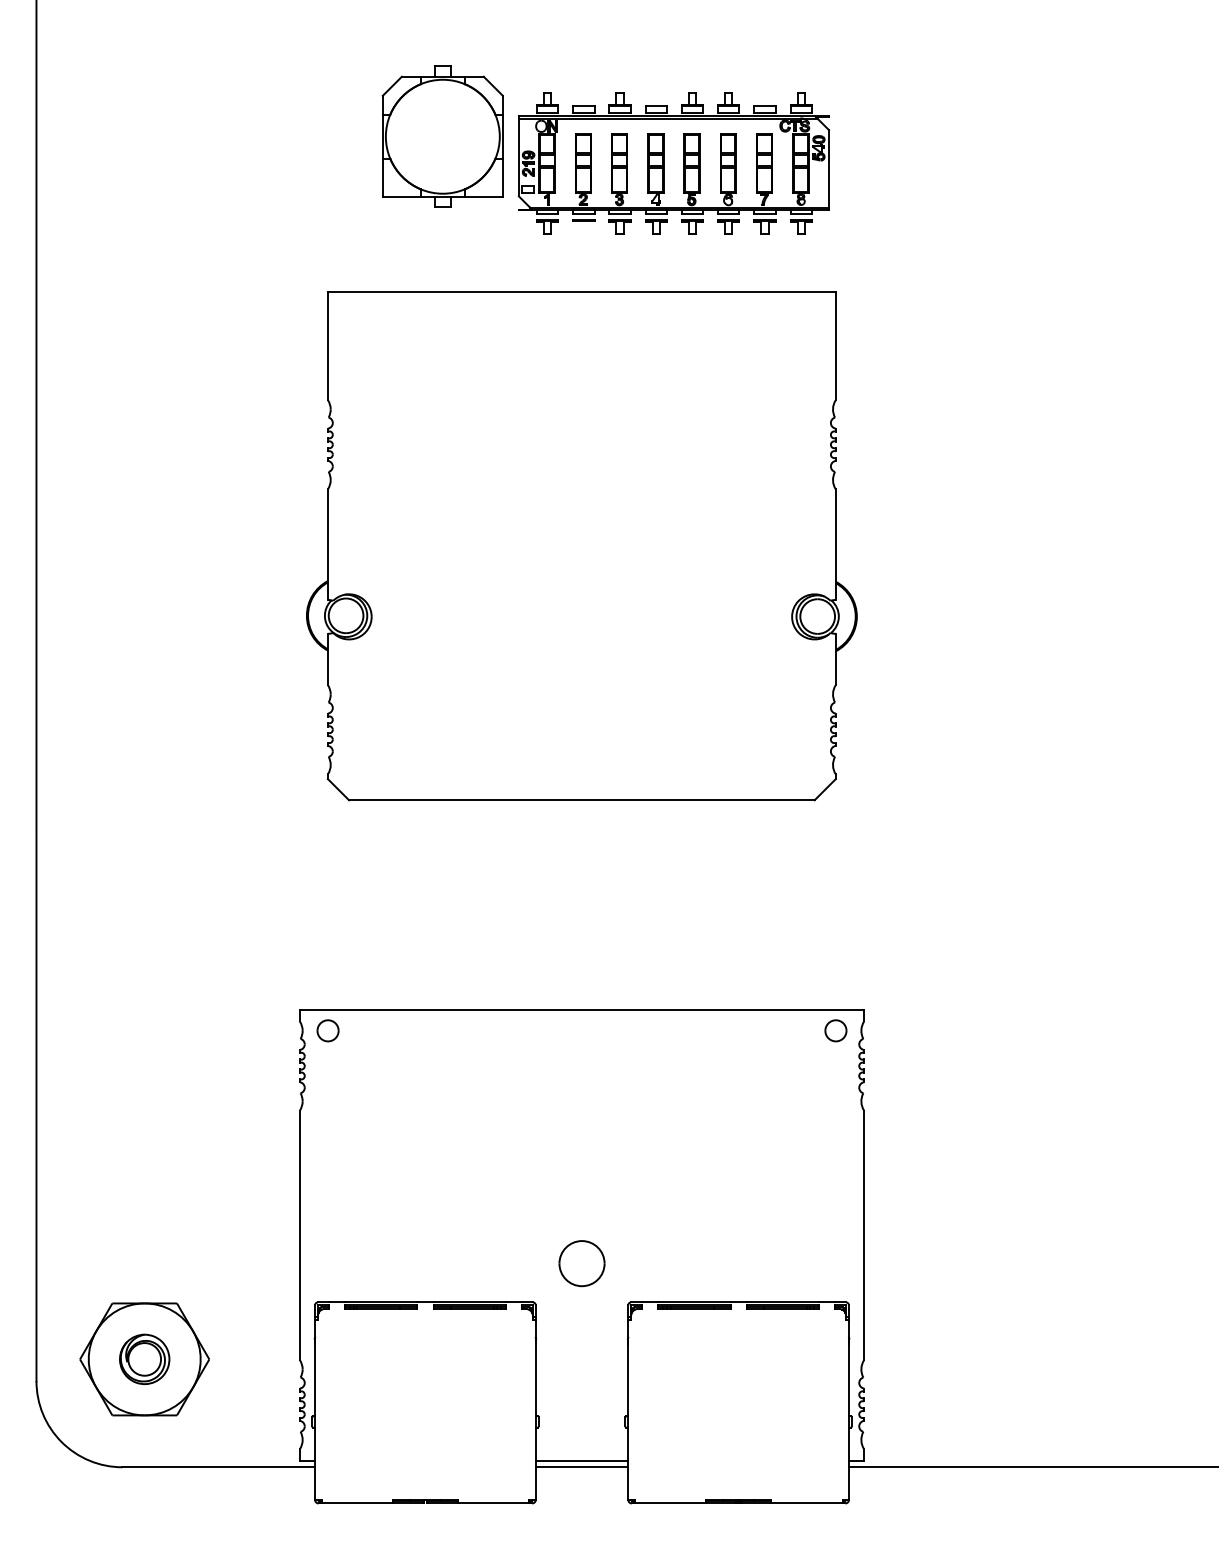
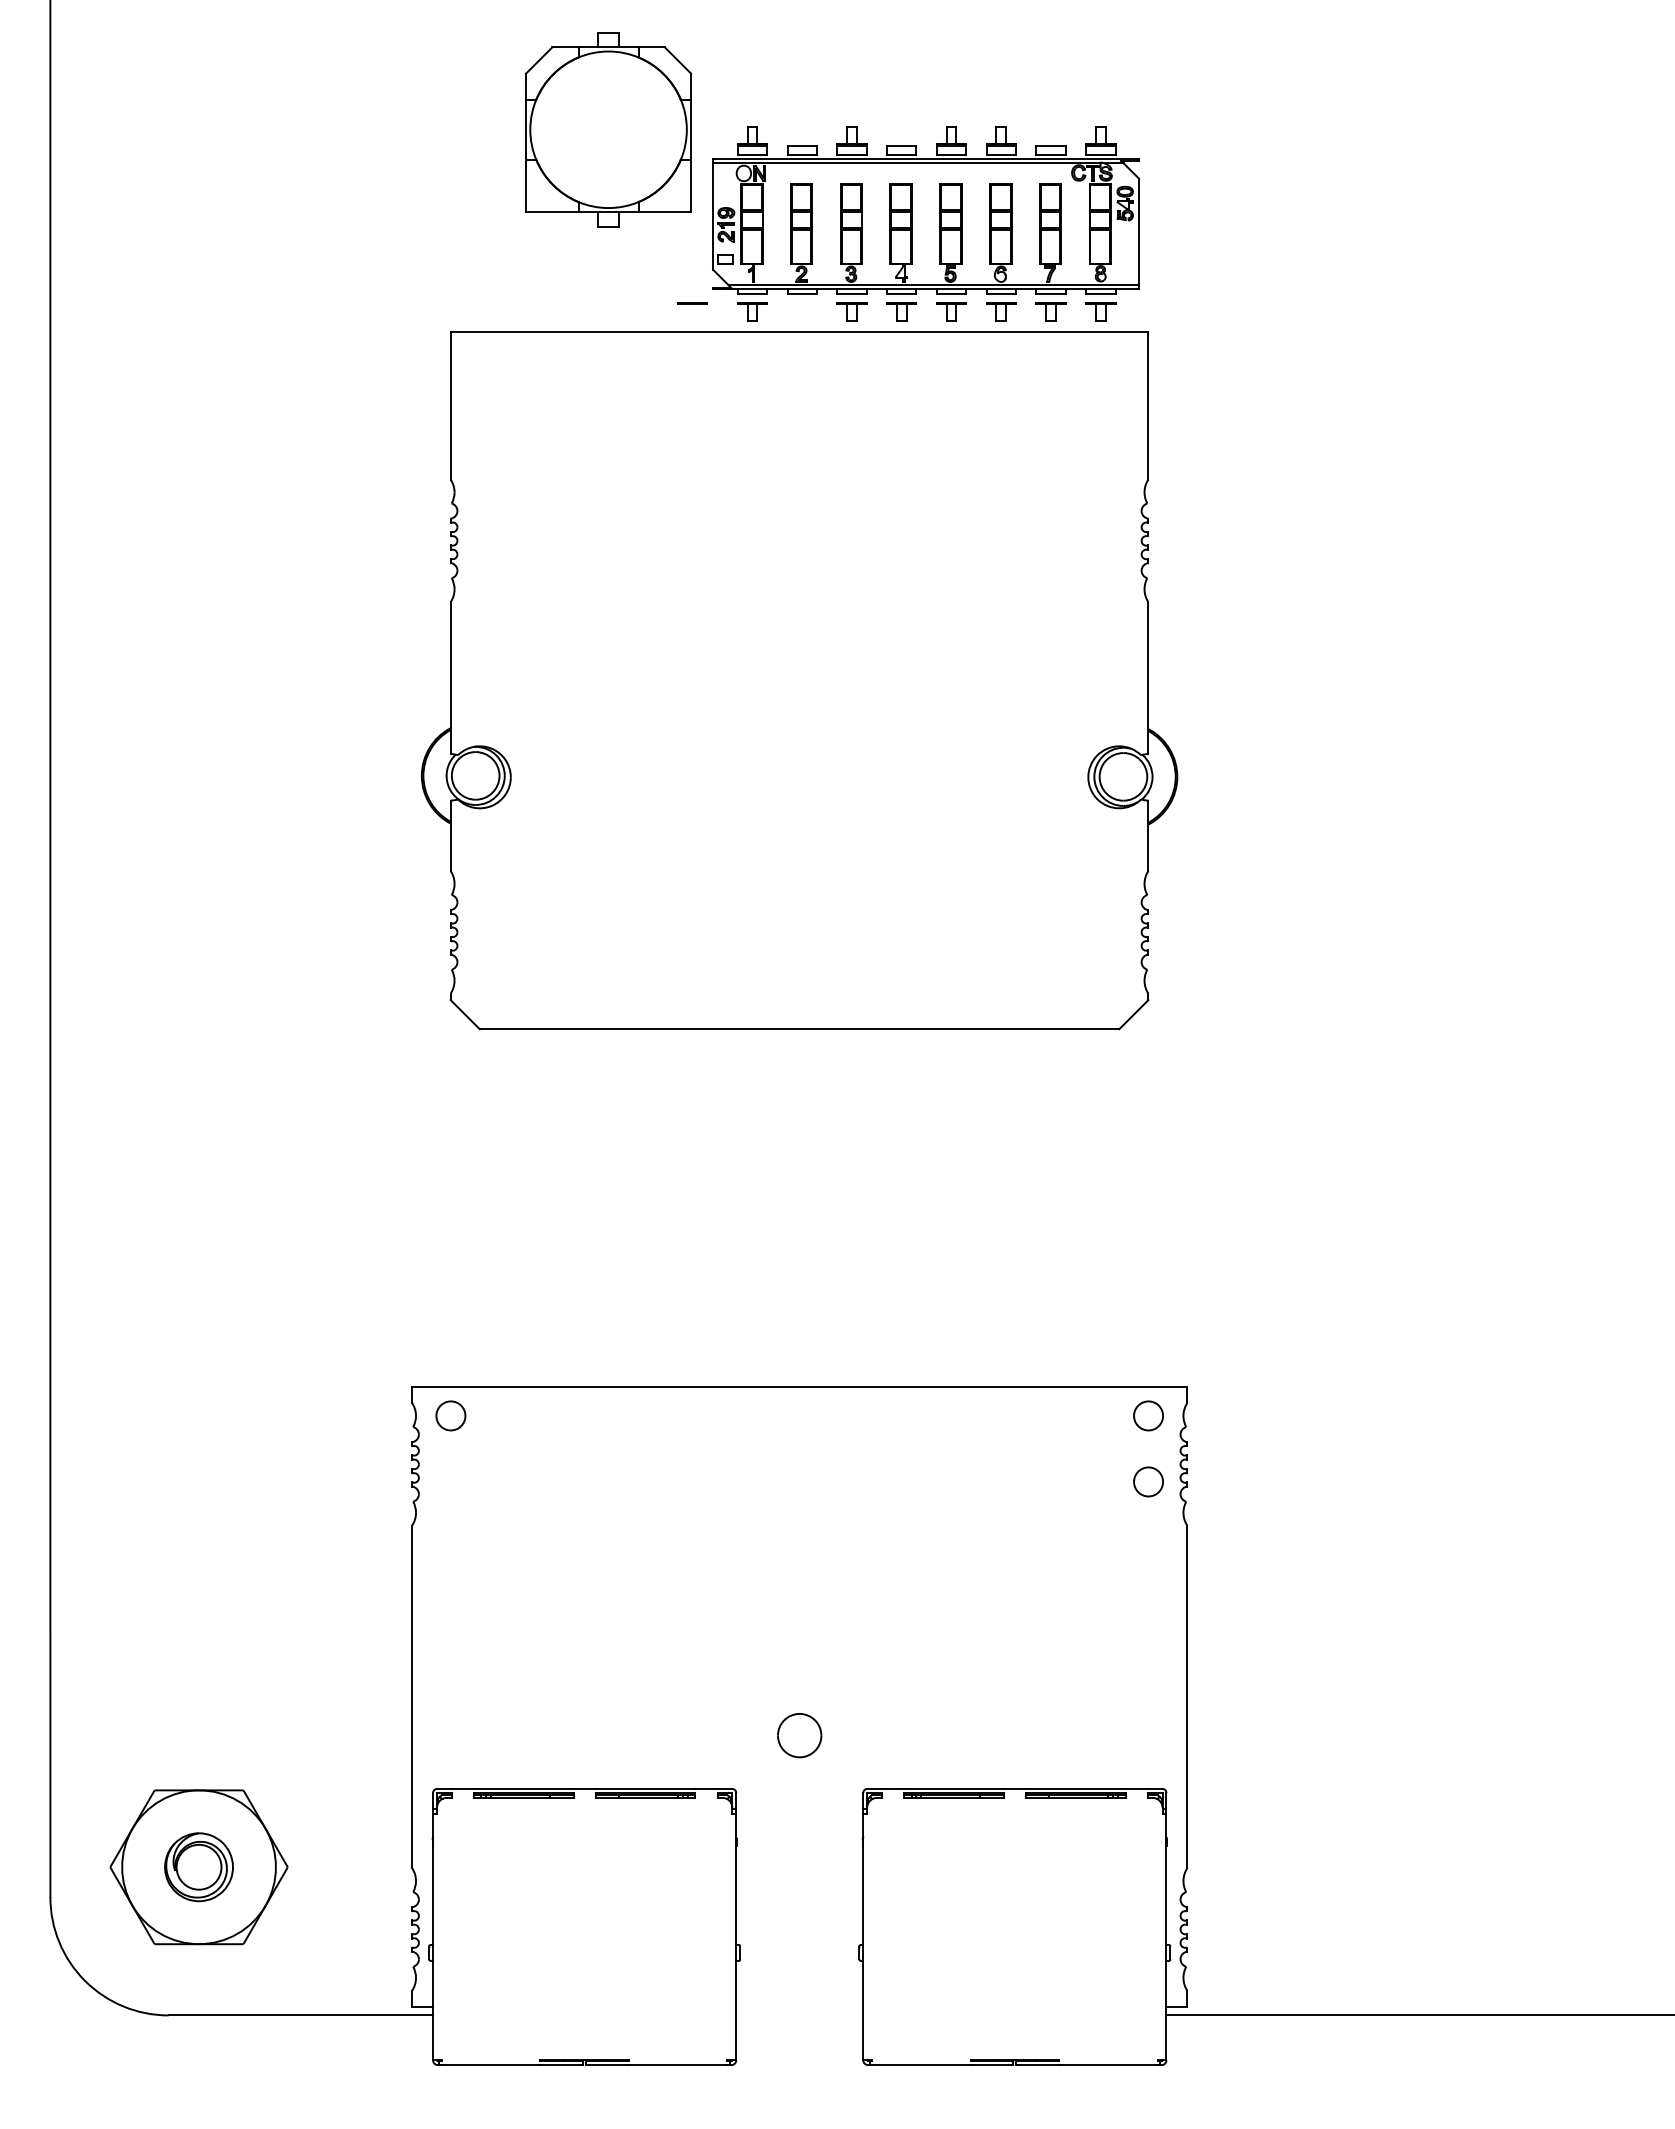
part: (442, 136) -> (608, 129), moved
line: (584, 220) -> (692, 303), moved
part: (581, 546) -> (799, 680), moved
part: (835, 1078) -> (1148, 1481), added
part: (581, 1263) -> (799, 1735), size x0.7
line: (581, 1461) -> (799, 2007), removed
line: (581, 1467) -> (799, 2015), removed

